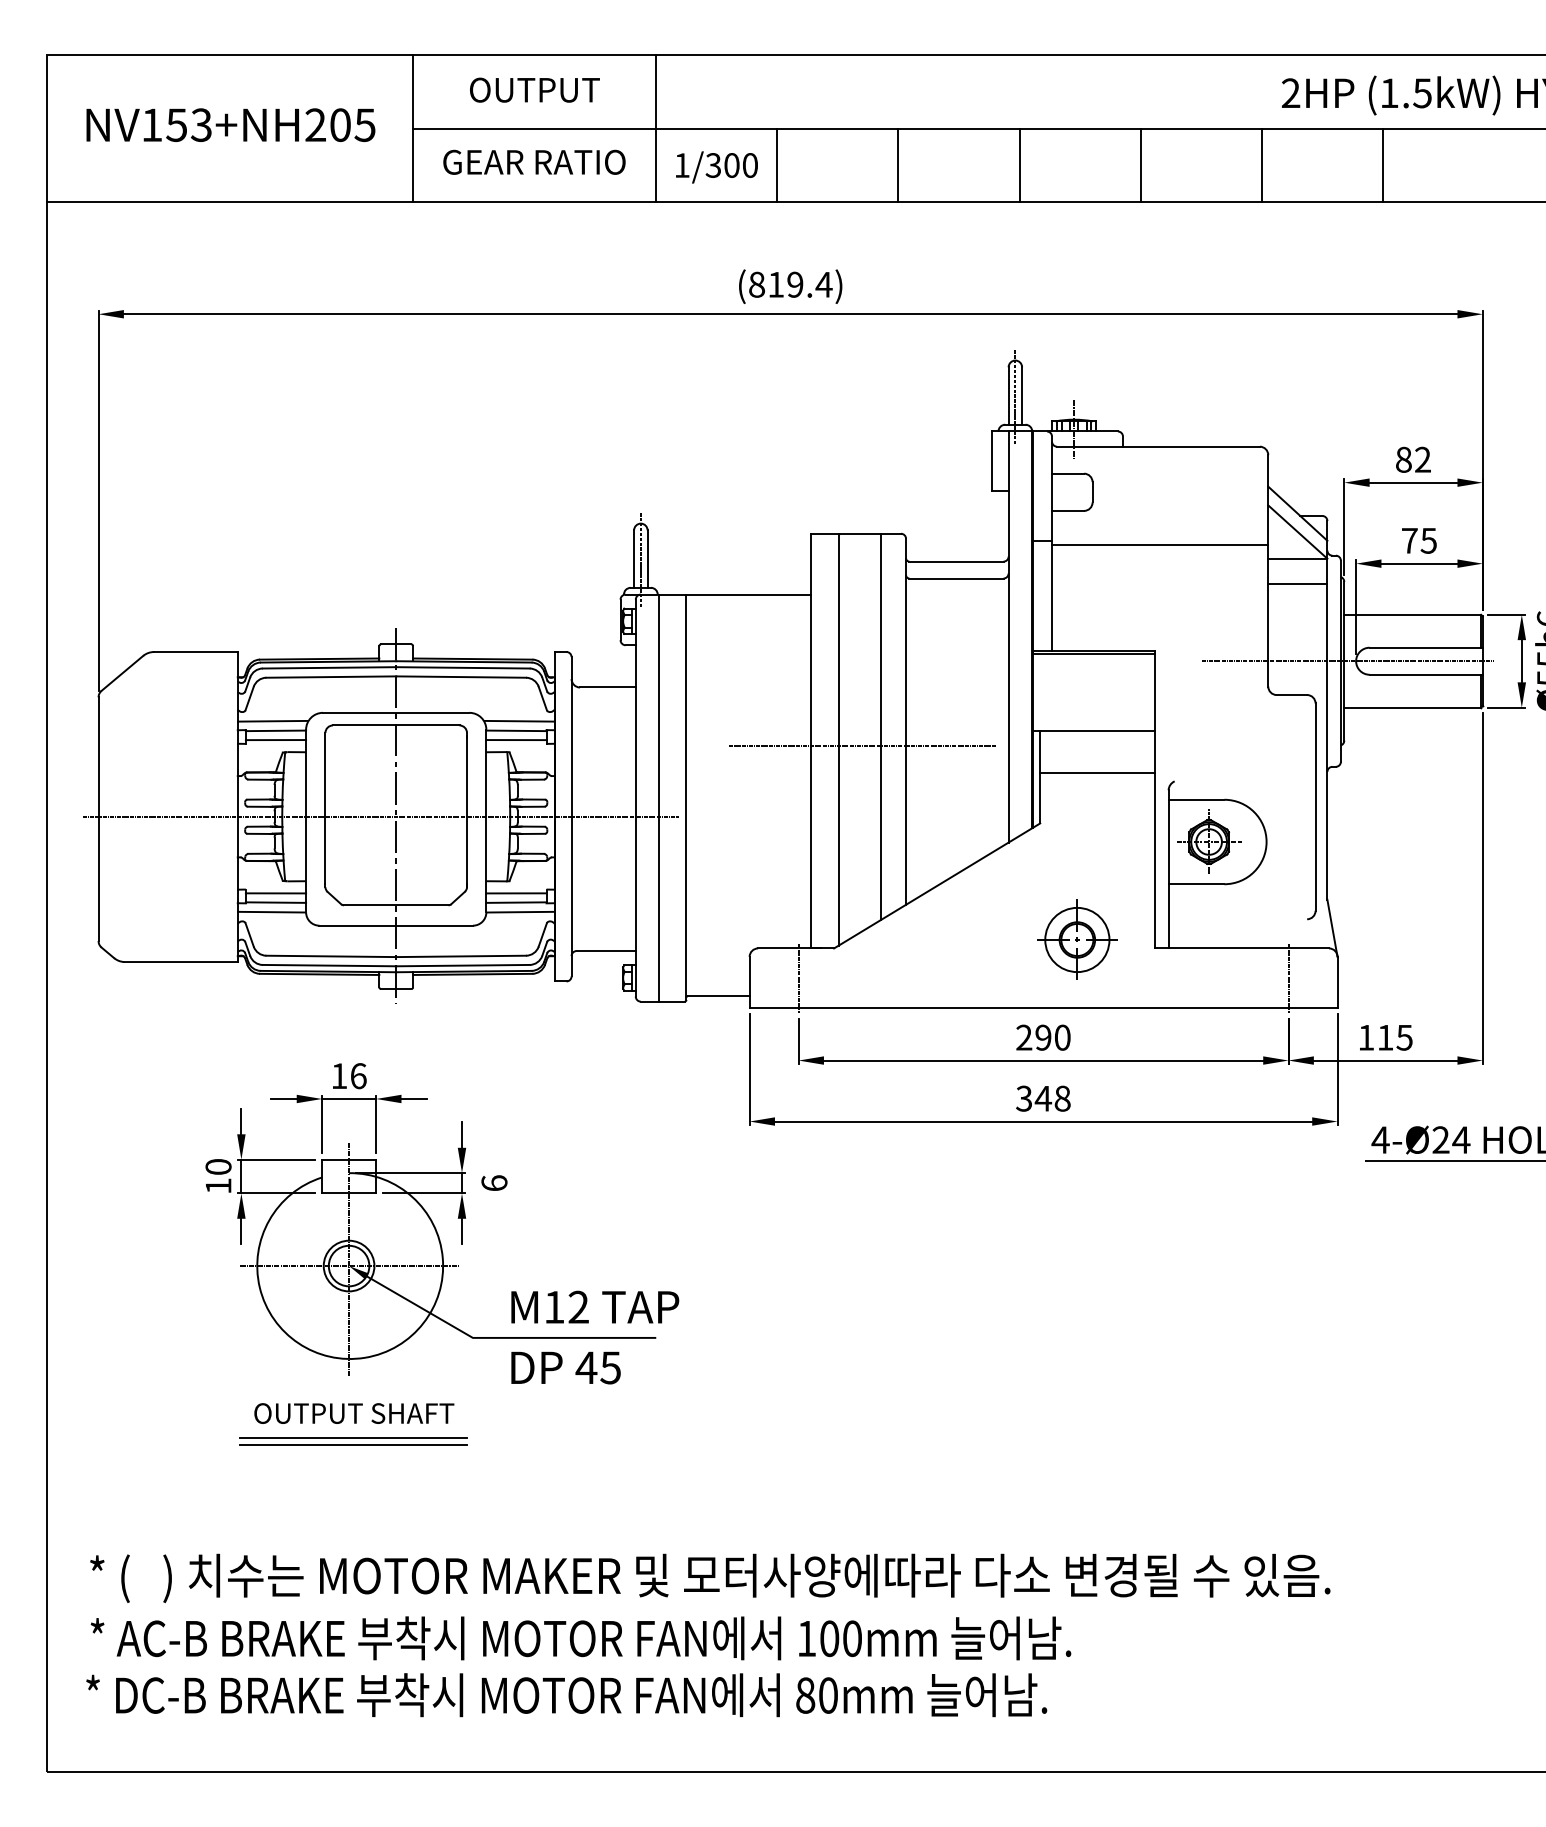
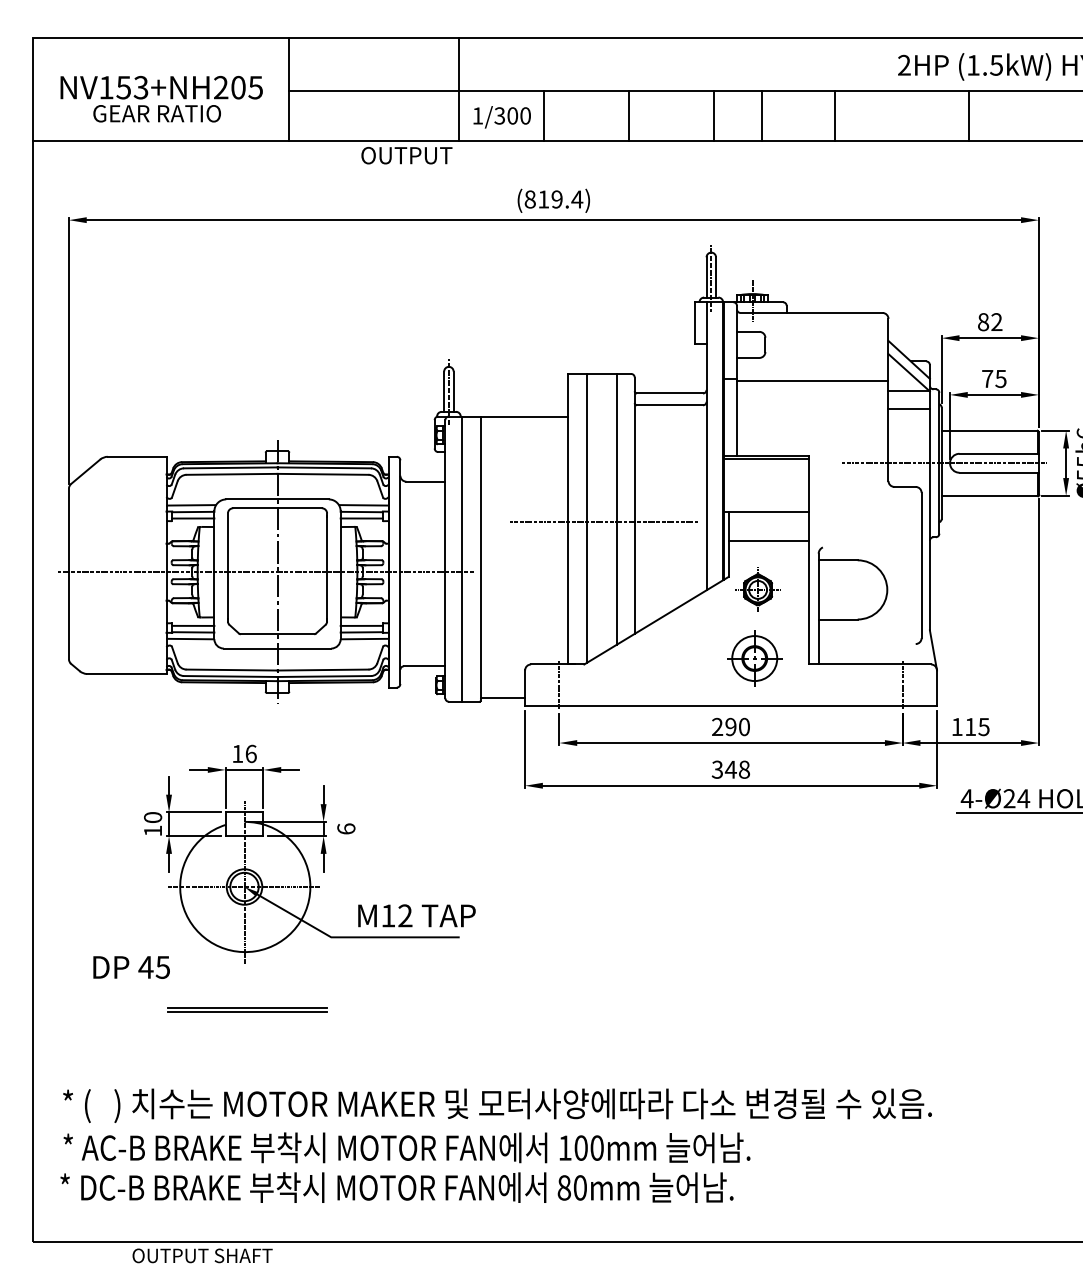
text: (534, 89) -> (406, 155), moved
text: (534, 161) -> (157, 113), moved
line: (1140, 165) -> (761, 115), moved
line: (1262, 165) -> (835, 115), moved
part: (1209, 841) -> (758, 589), moved
text: (565, 1367) -> (131, 967), moved
text: (354, 1413) -> (202, 1255), moved

